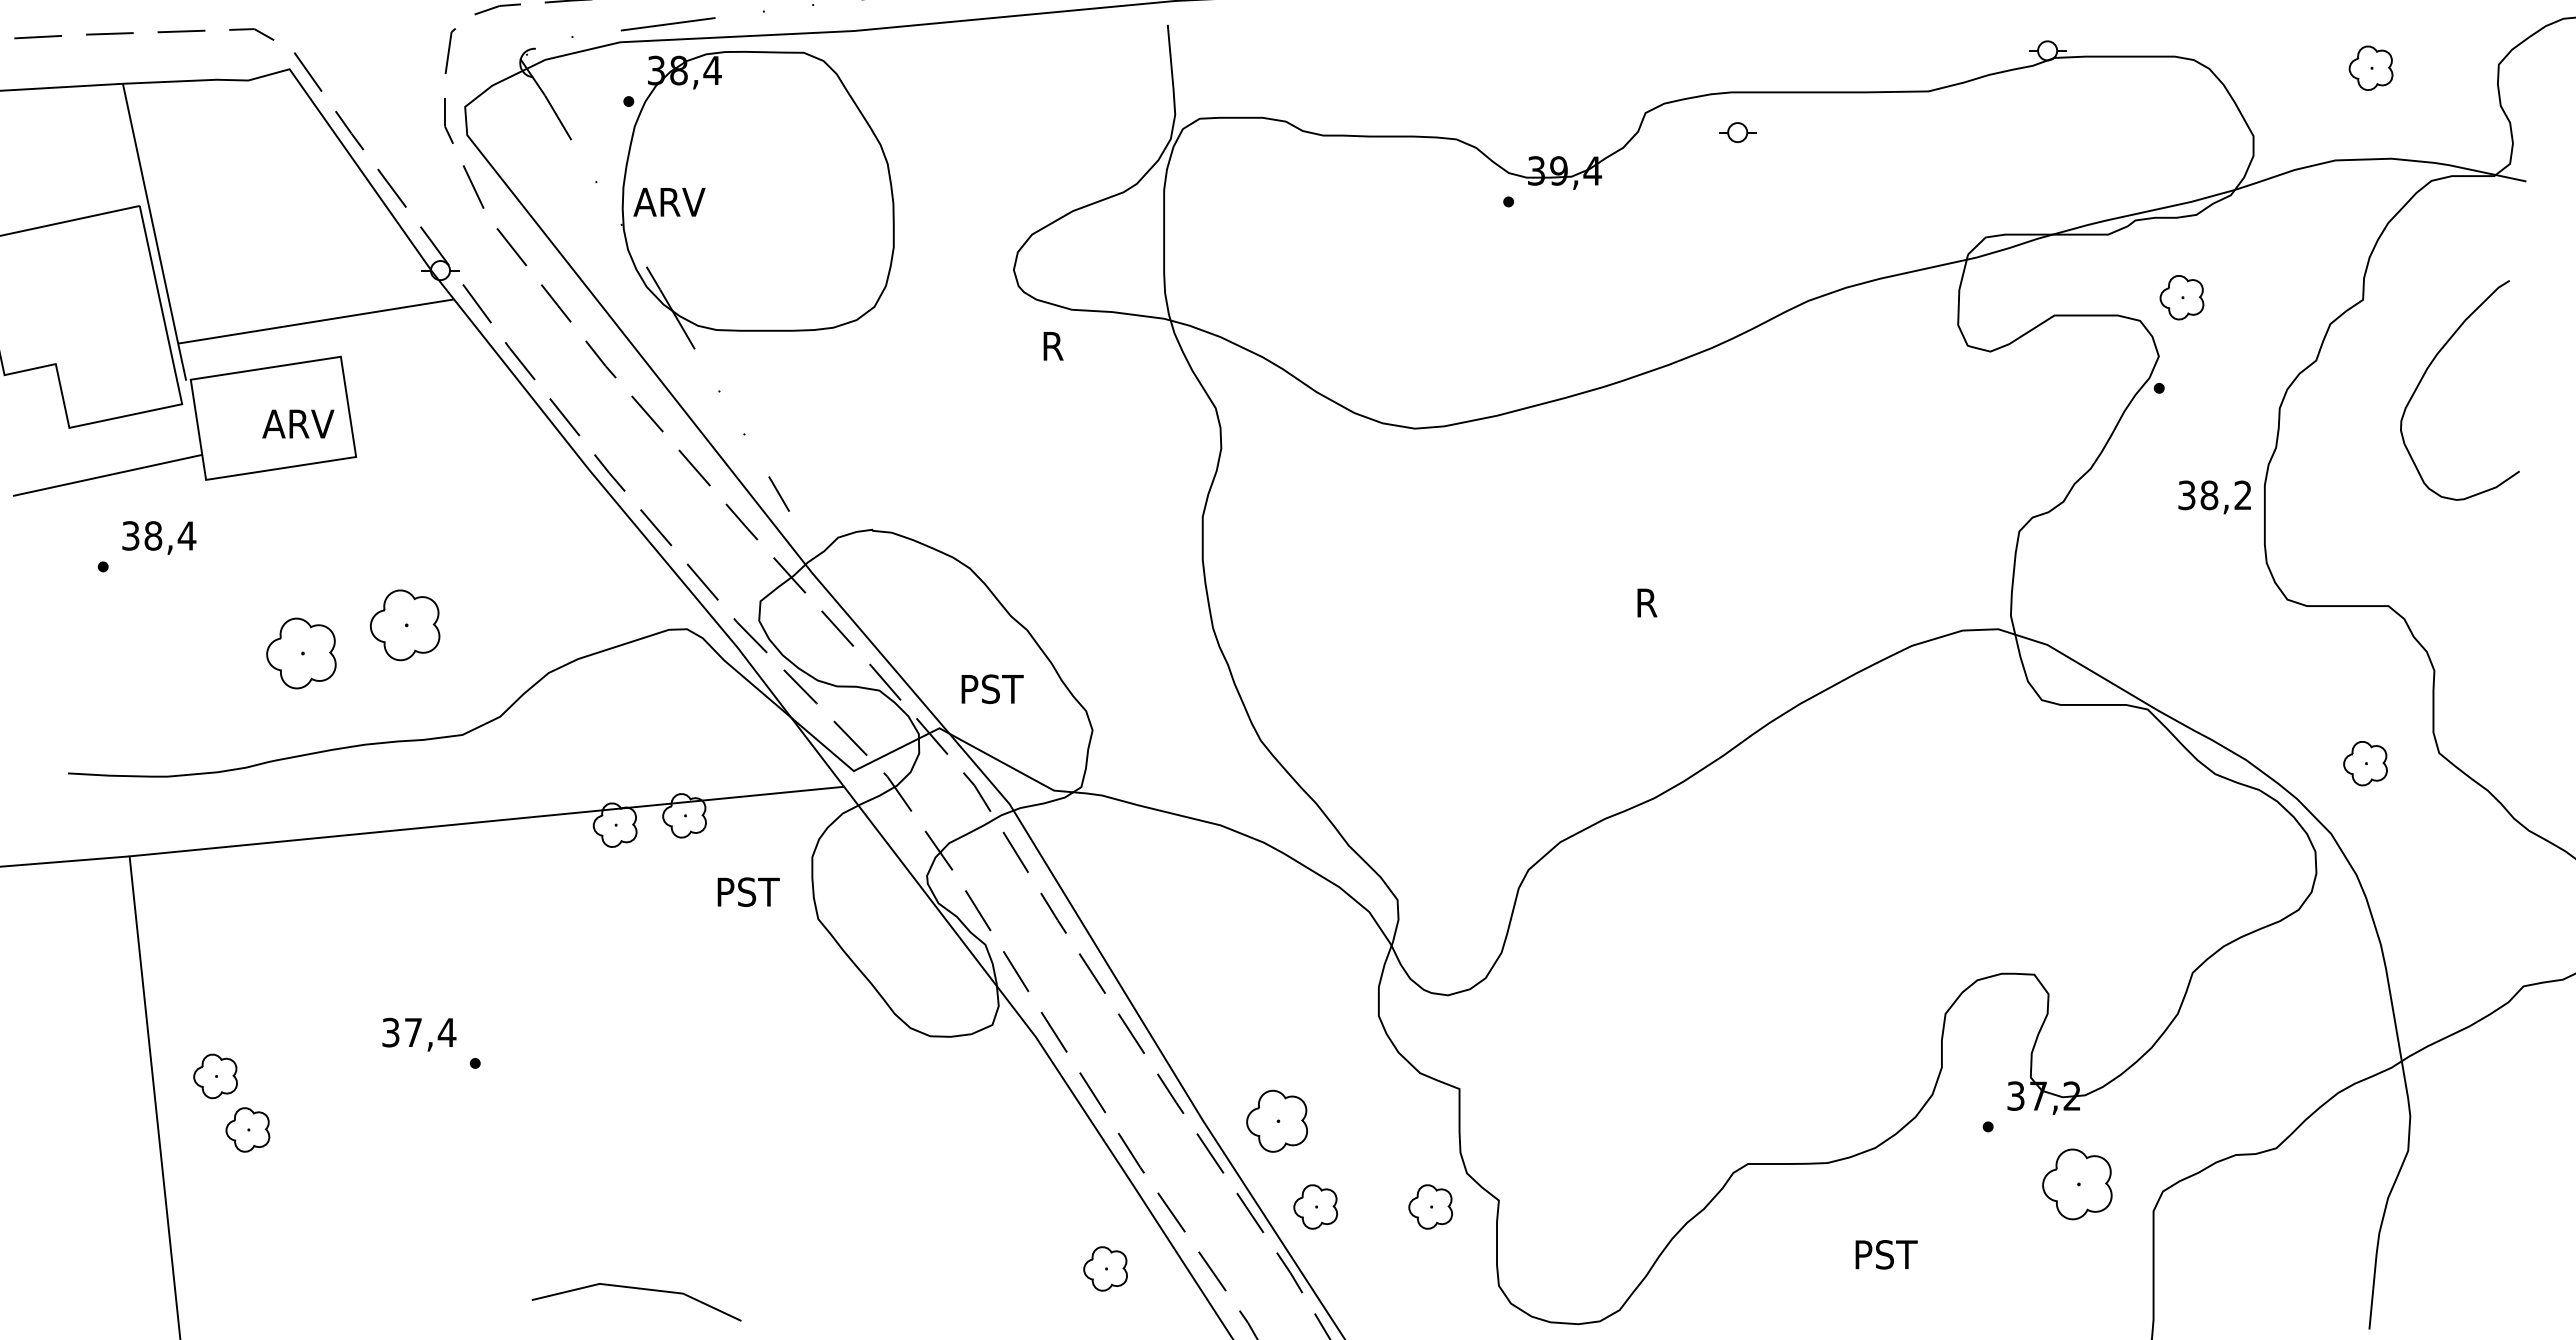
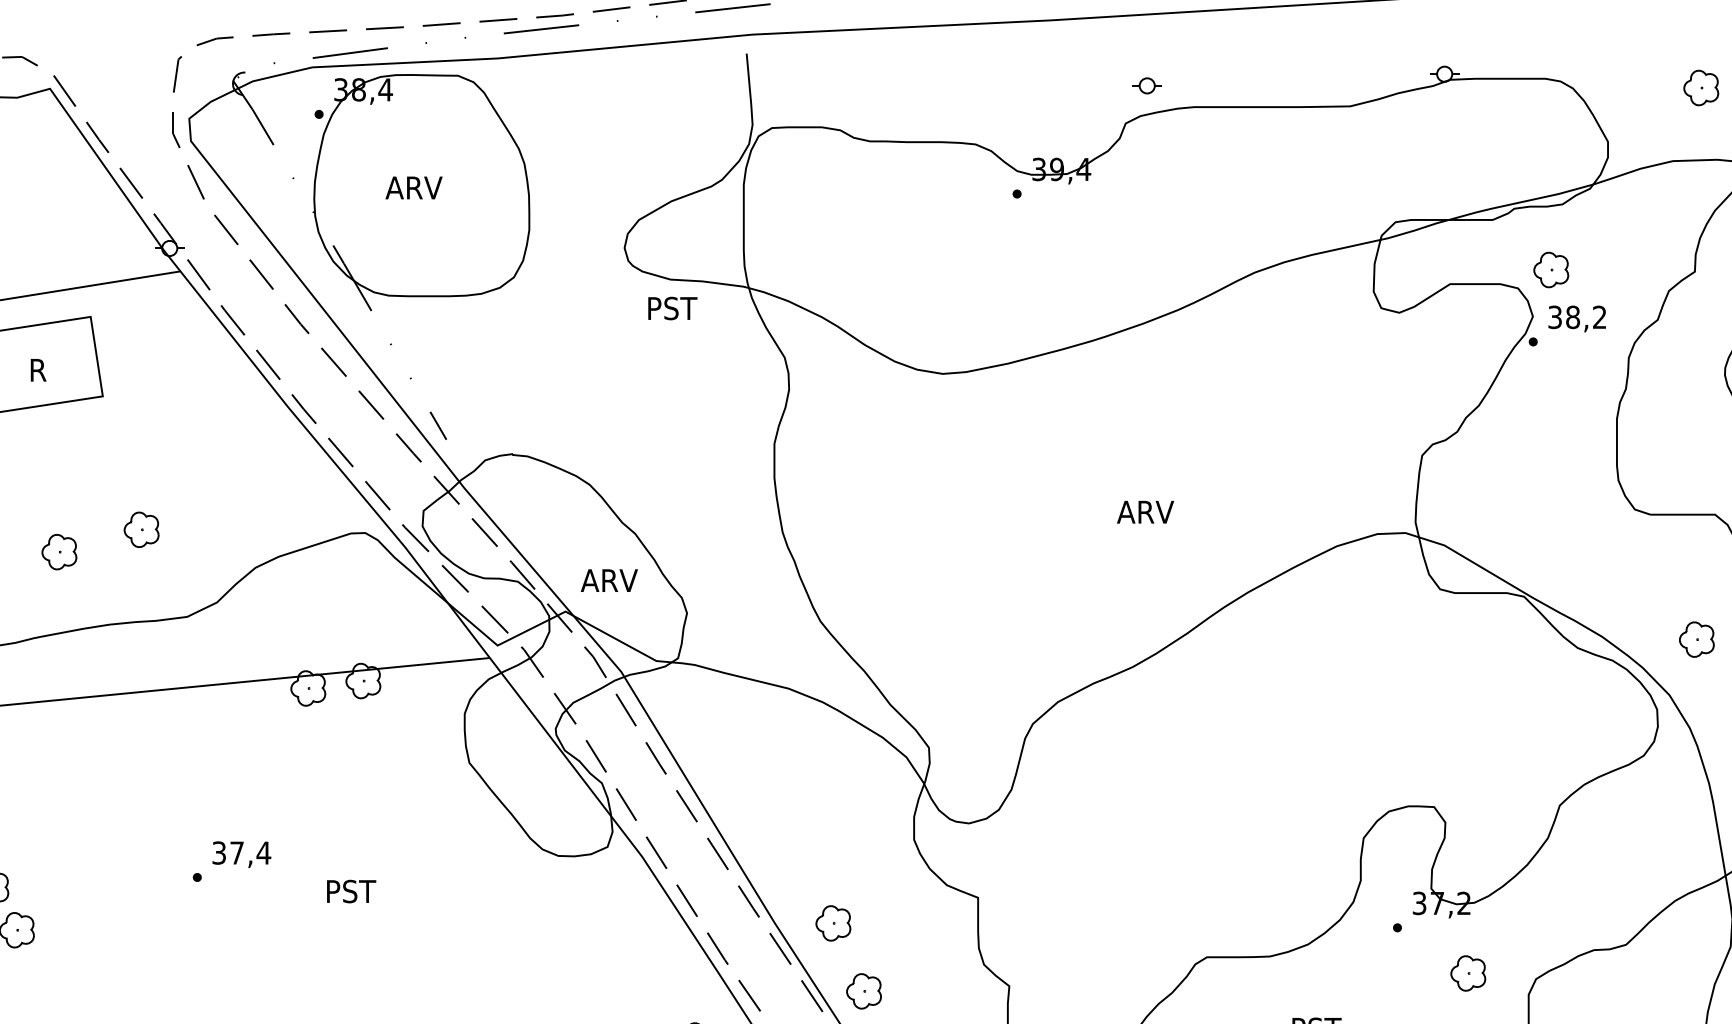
part: (1737, 132) -> (1147, 85), moved
text: (669, 202) -> (414, 188), moved
text: (1076, 346) -> (674, 308), R -> PST
text: (298, 423) -> (57, 369), ARV -> R
text: (2214, 497) -> (1577, 319), moved
text: (1670, 602) -> (1145, 511), R -> ARV
part: (404, 624) -> (141, 529), size x0.62
part: (301, 652) -> (59, 551), size x0.62
text: (994, 689) -> (609, 580), PST -> ARV
text: (748, 891) -> (351, 891), moved
text: (419, 1034) -> (241, 854), moved
part: (1276, 1121) -> (832, 923), size x0.71
part: (2077, 1184) -> (1468, 973), size x0.62
part: (1430, 1206) -> (955, 990), removed

